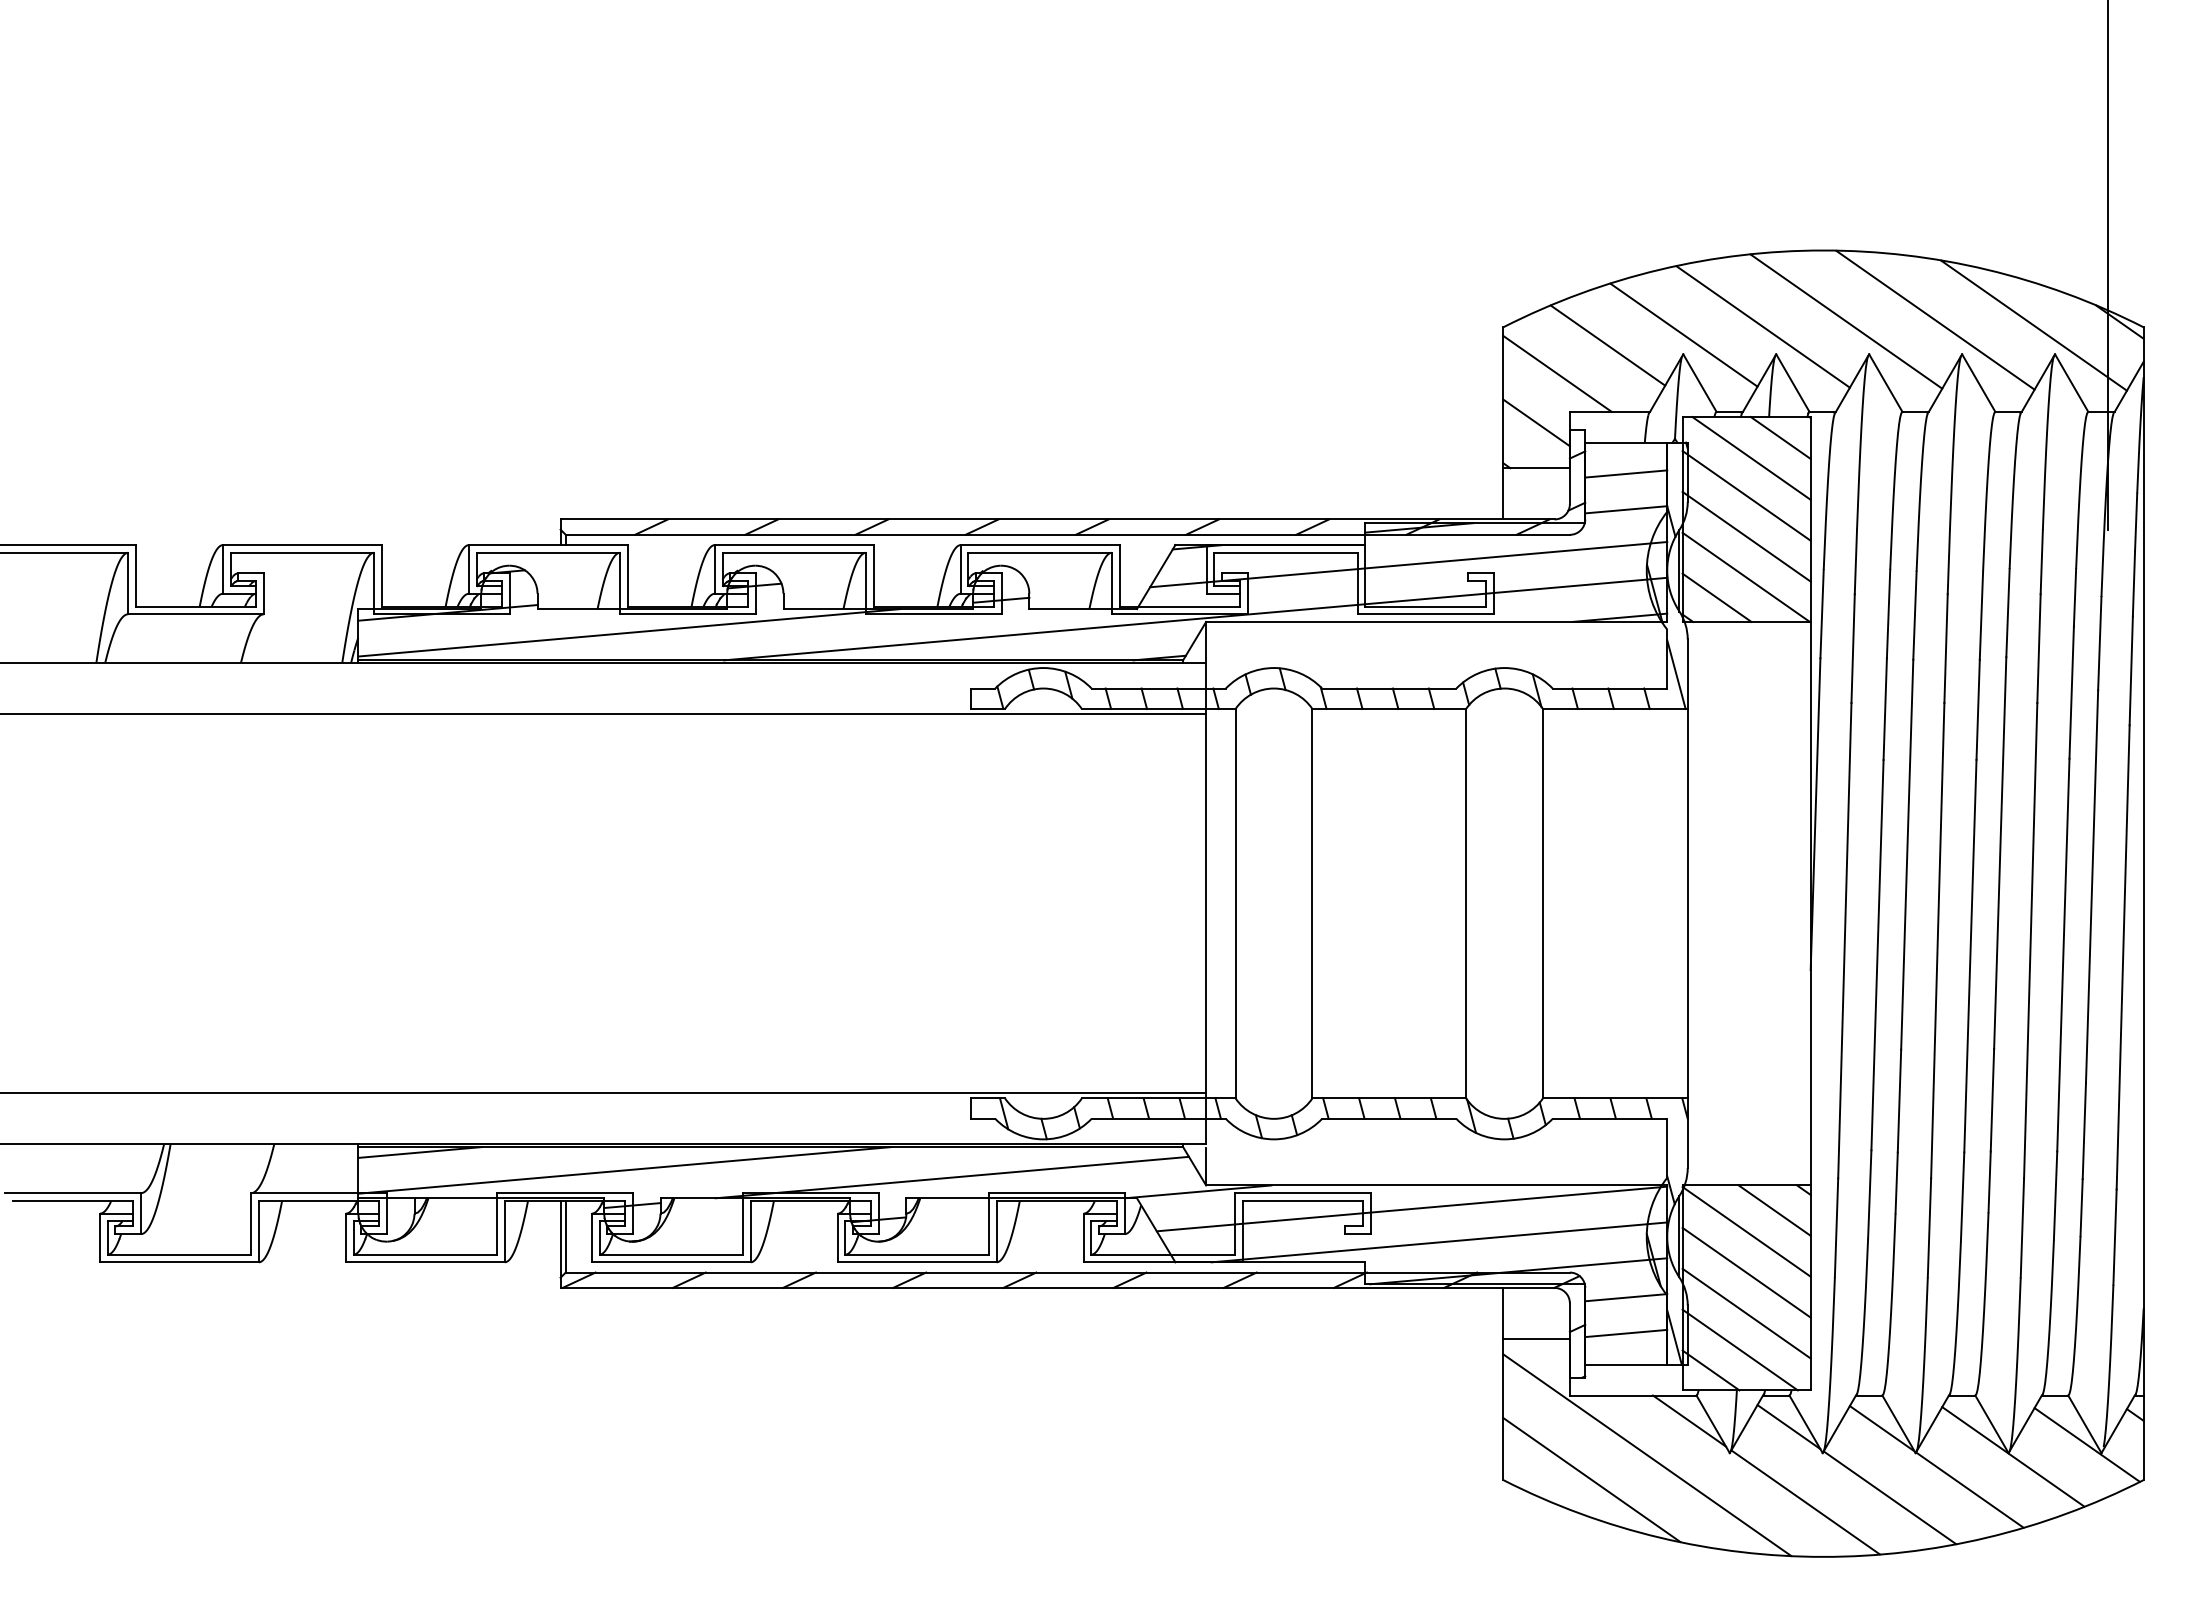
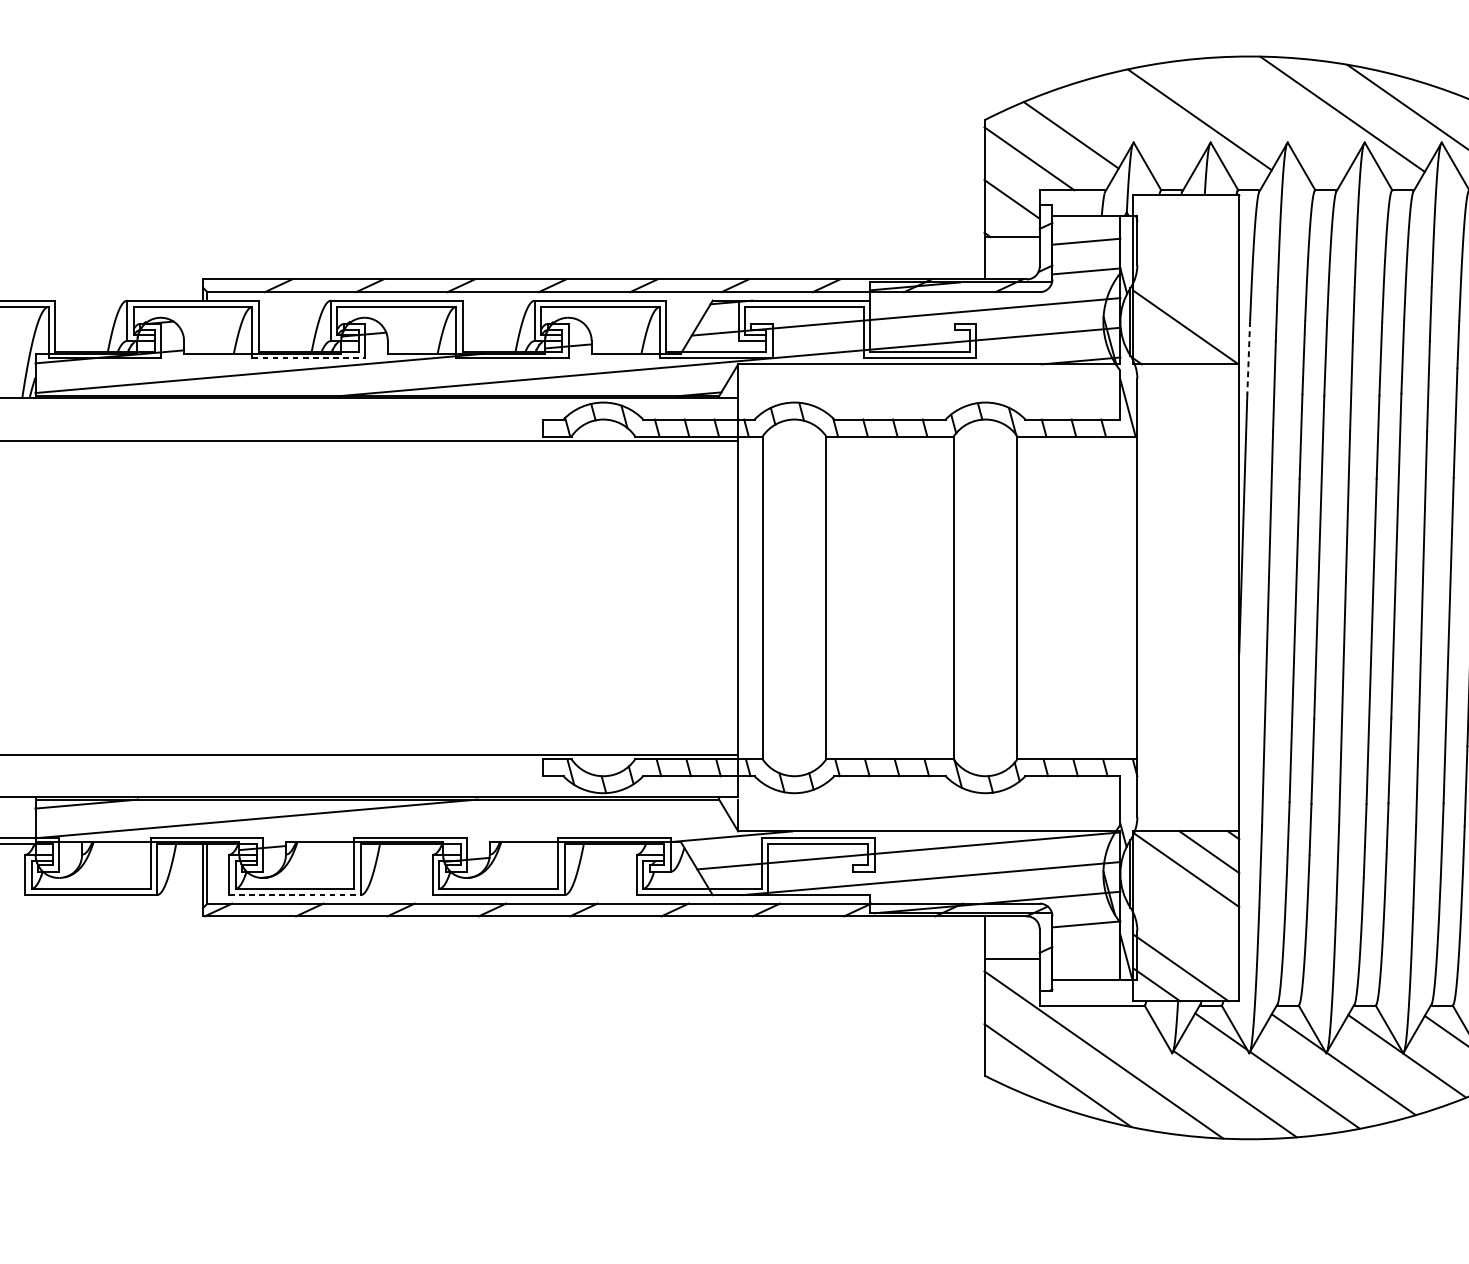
line: (1846, 321) -> (1268, 115), removed
line: (1683, 334) -> (1133, 126), removed
line: (1780, 437) -> (1214, 211), removed
line: (1751, 458) -> (1190, 228), removed
line: (1746, 495) -> (1186, 259), removed
line: (1746, 536) -> (1186, 293), removed
line: (1716, 597) -> (1161, 344), removed
line: (687, 614) -> (308, 358), solid -> dashed
line: (1822, 614) -> (1249, 358), solid -> dashed
line: (951, 1177) -> (527, 824), removed
line: (671, 1262) -> (295, 895), solid -> dashed
line: (1746, 1272) -> (1186, 903), removed
line: (1746, 1313) -> (1186, 937), removed
line: (1626, 1333) -> (1086, 954), removed
line: (1689, 1420) -> (1138, 1026), removed

